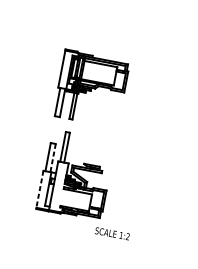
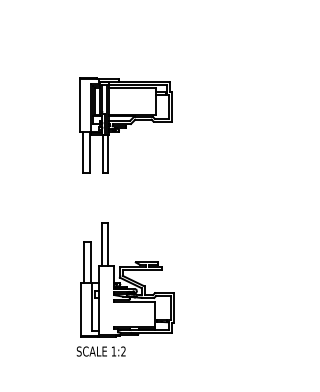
part: (91, 88) -> (125, 125), moved
line: (53, 158) -> (91, 262), dashed -> solid
line: (40, 190) -> (81, 310), dashed -> solid
text: (111, 233) -> (100, 351), moved

